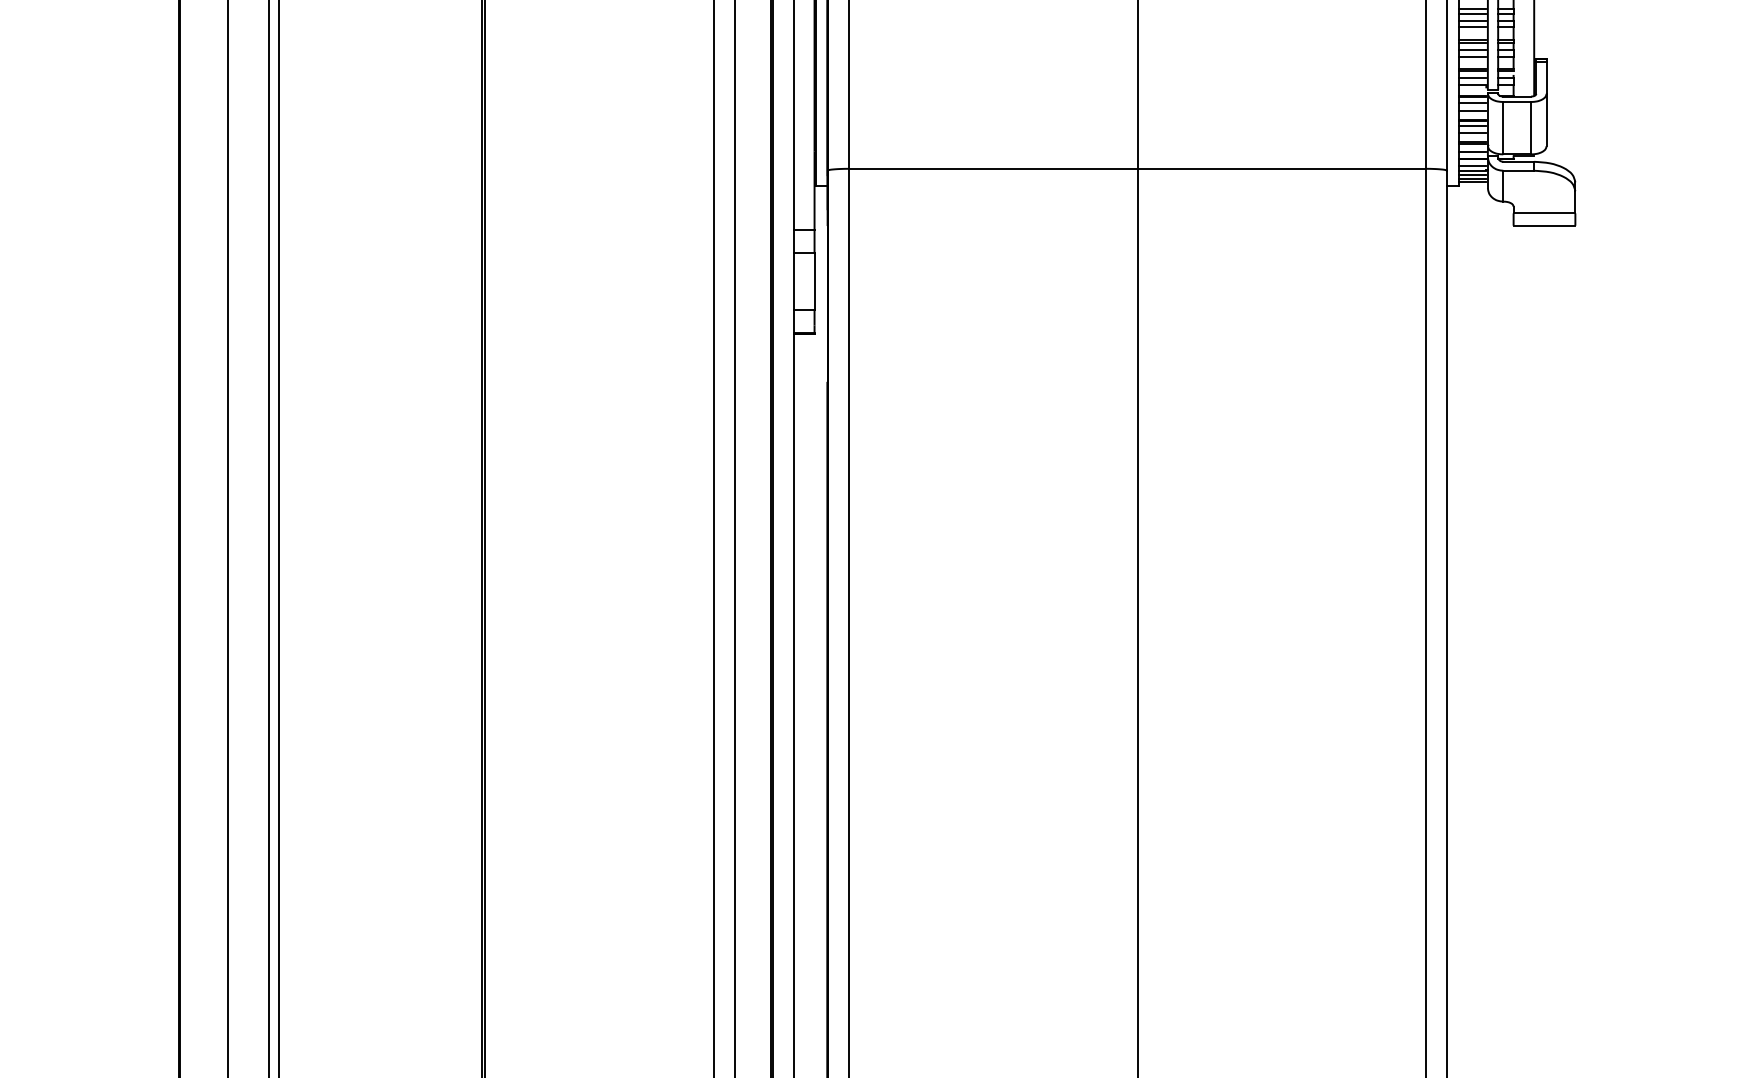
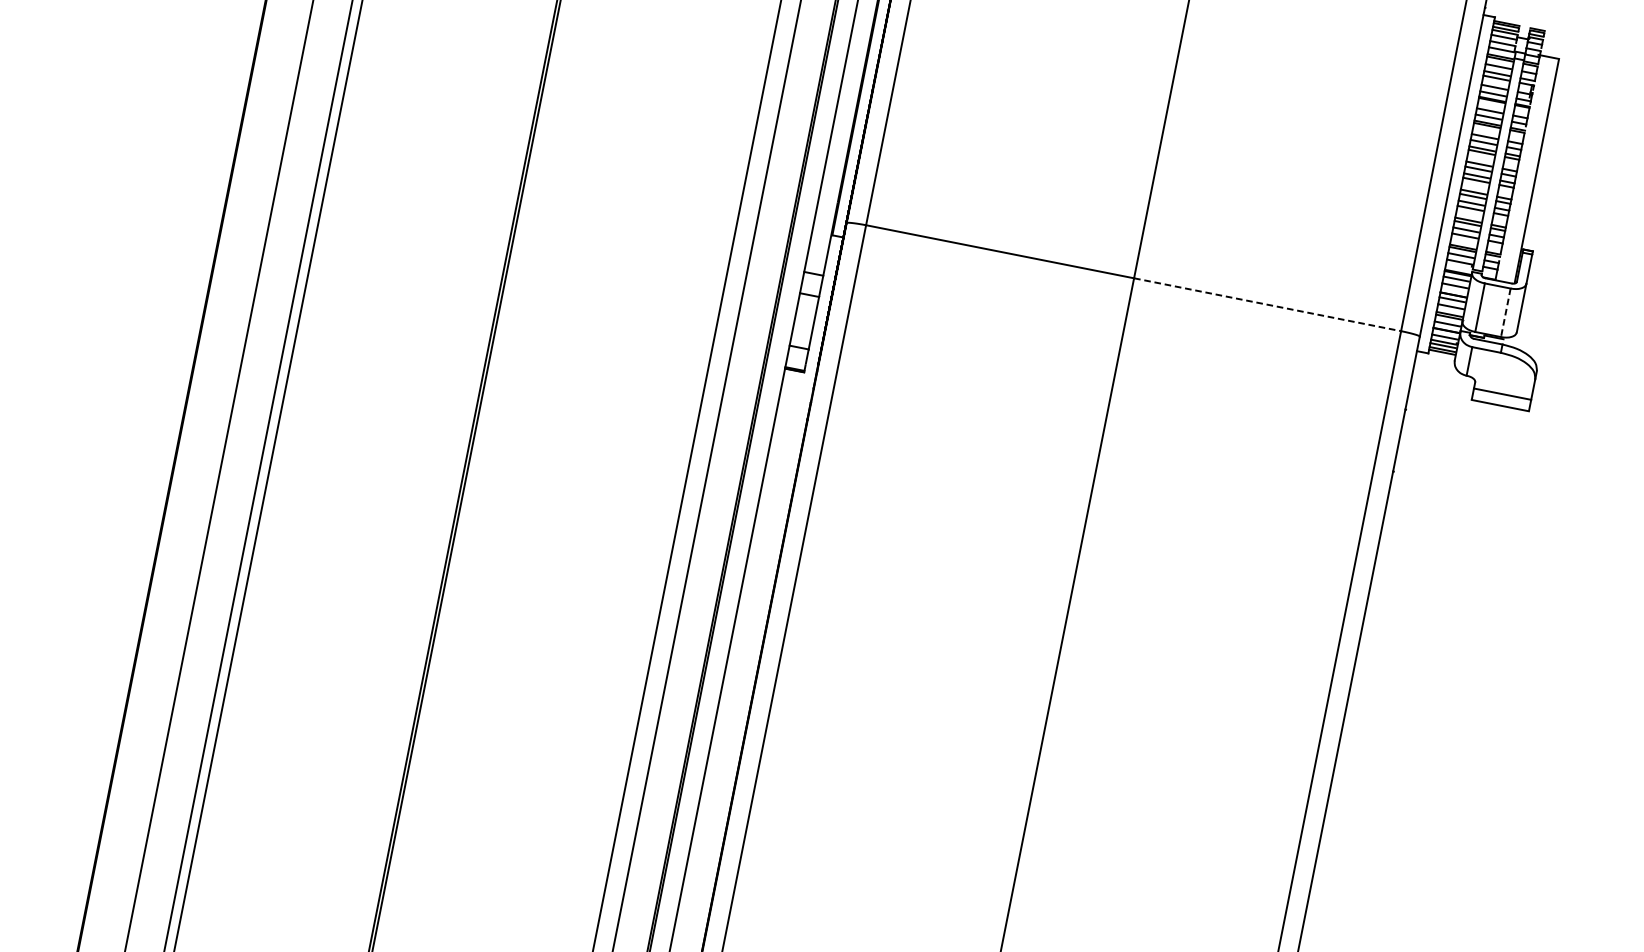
line: (1531, 128) -> (1506, 313), solid -> dashed
line: (1282, 168) -> (1268, 304), solid -> dashed

